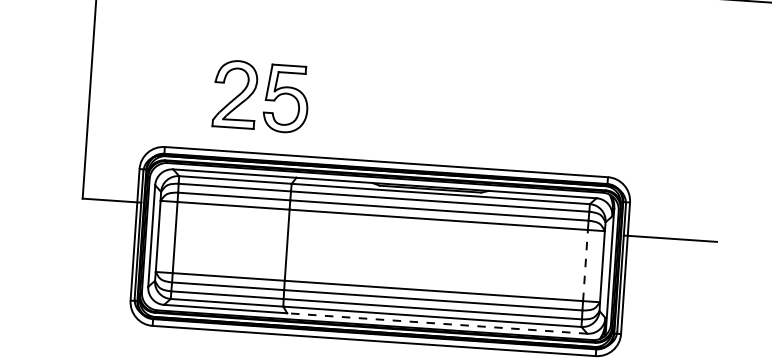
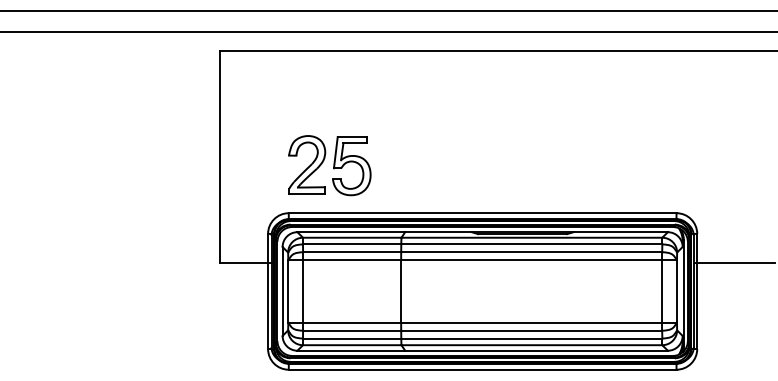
part: (260, 96) -> (329, 165), moved
line: (585, 264) -> (662, 290), dashed -> solid
line: (437, 323) -> (536, 350), dashed -> solid

